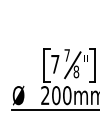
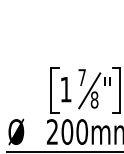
text: (55, 64) -> (66, 89), 7 -> 1

